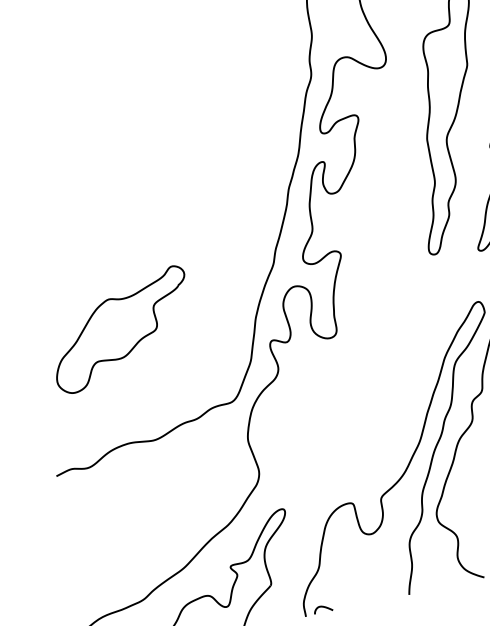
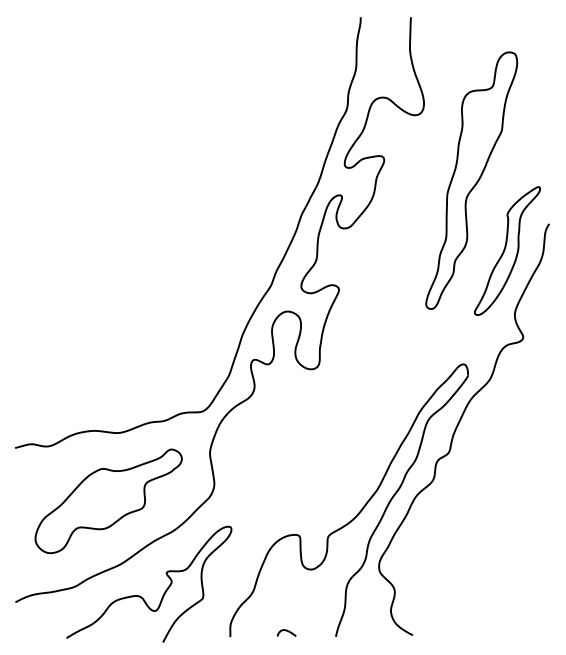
part: (121, 330) -> (108, 501), moved
curve: (322, 607) -> (286, 631), moved

